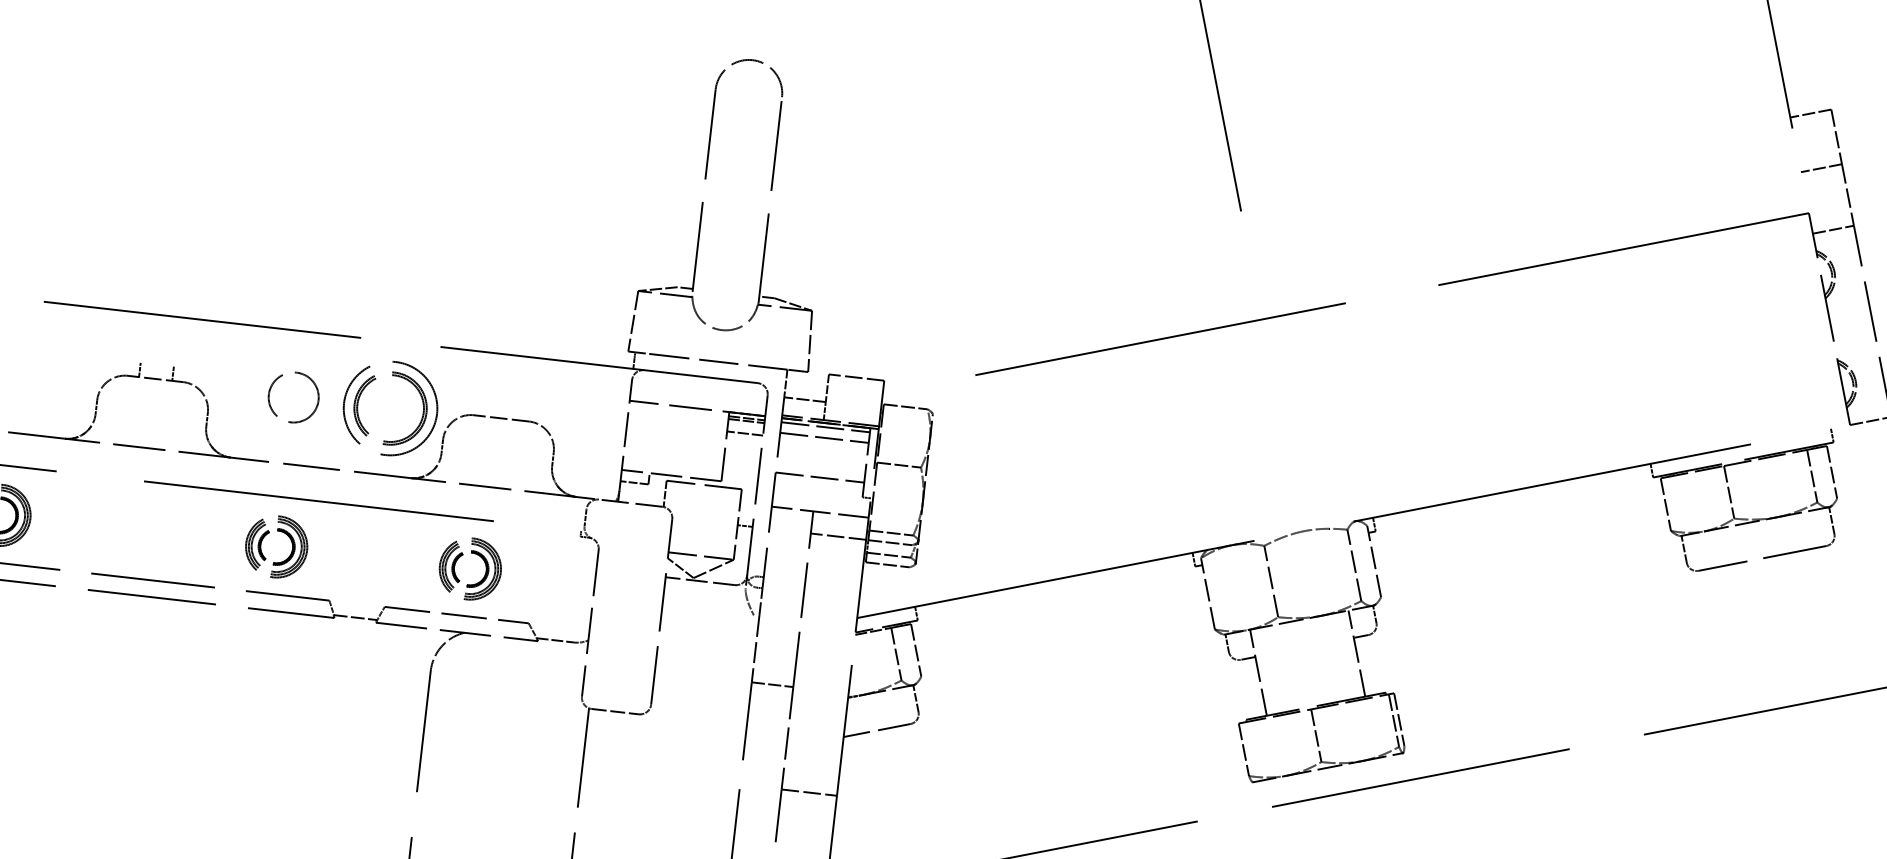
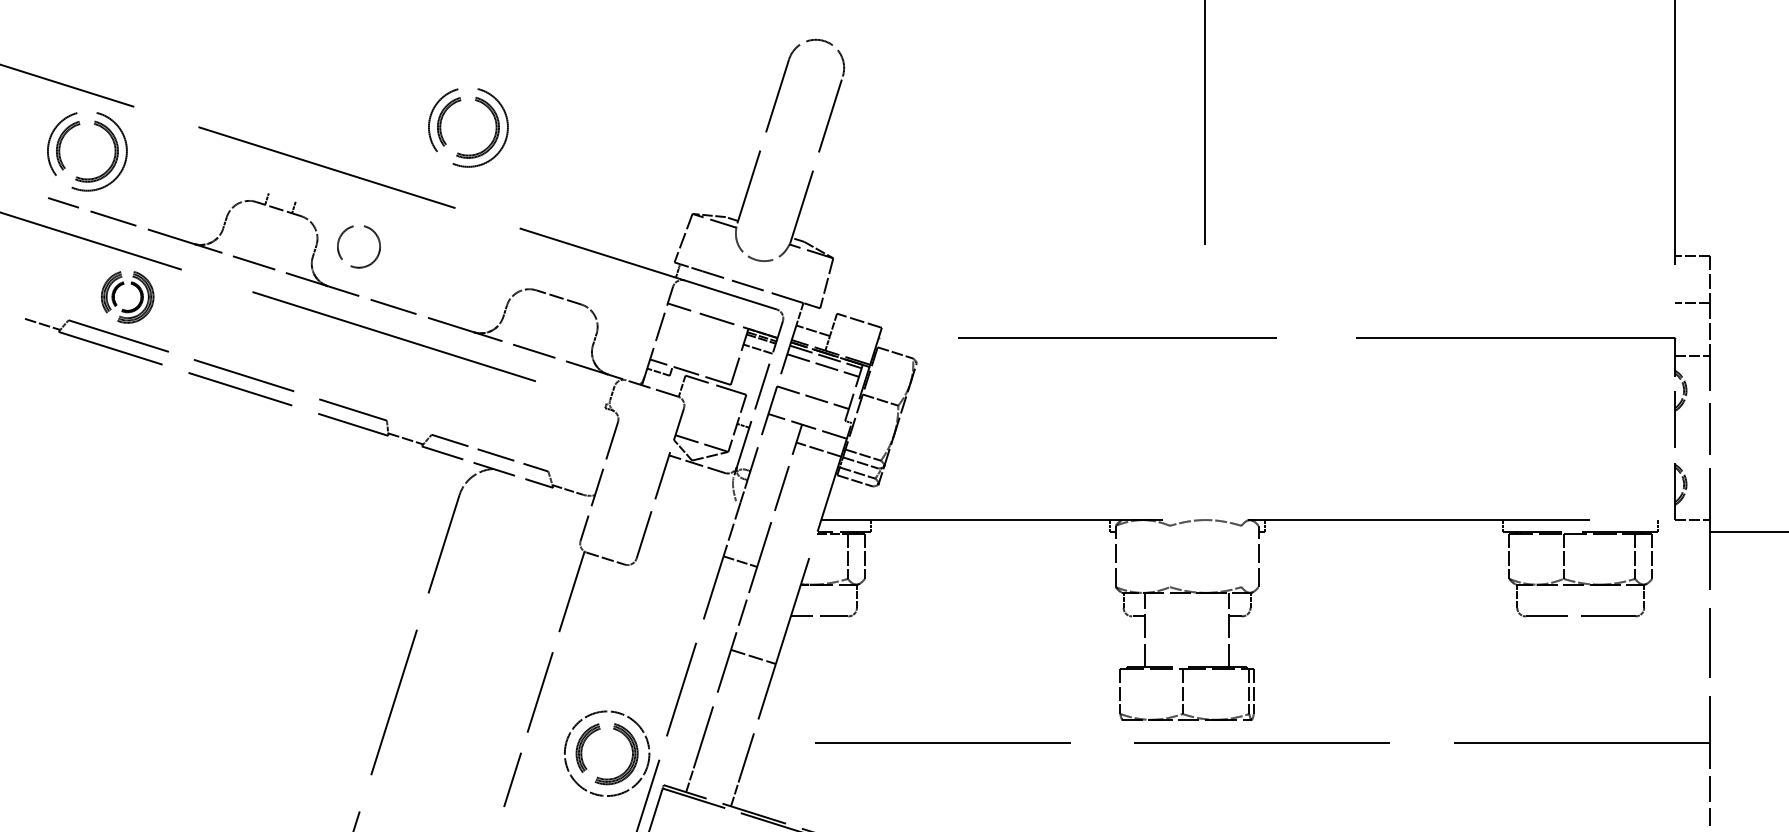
circle: (293, 397) -> (358, 246), moved
part: (421, 417) -> (492, 139), moved
part: (261, 547) -> (339, 365), removed
line: (1354, 565) -> (1241, 556), removed
line: (1271, 581) -> (1170, 556), removed
part: (470, 583) -> (506, 429), removed

